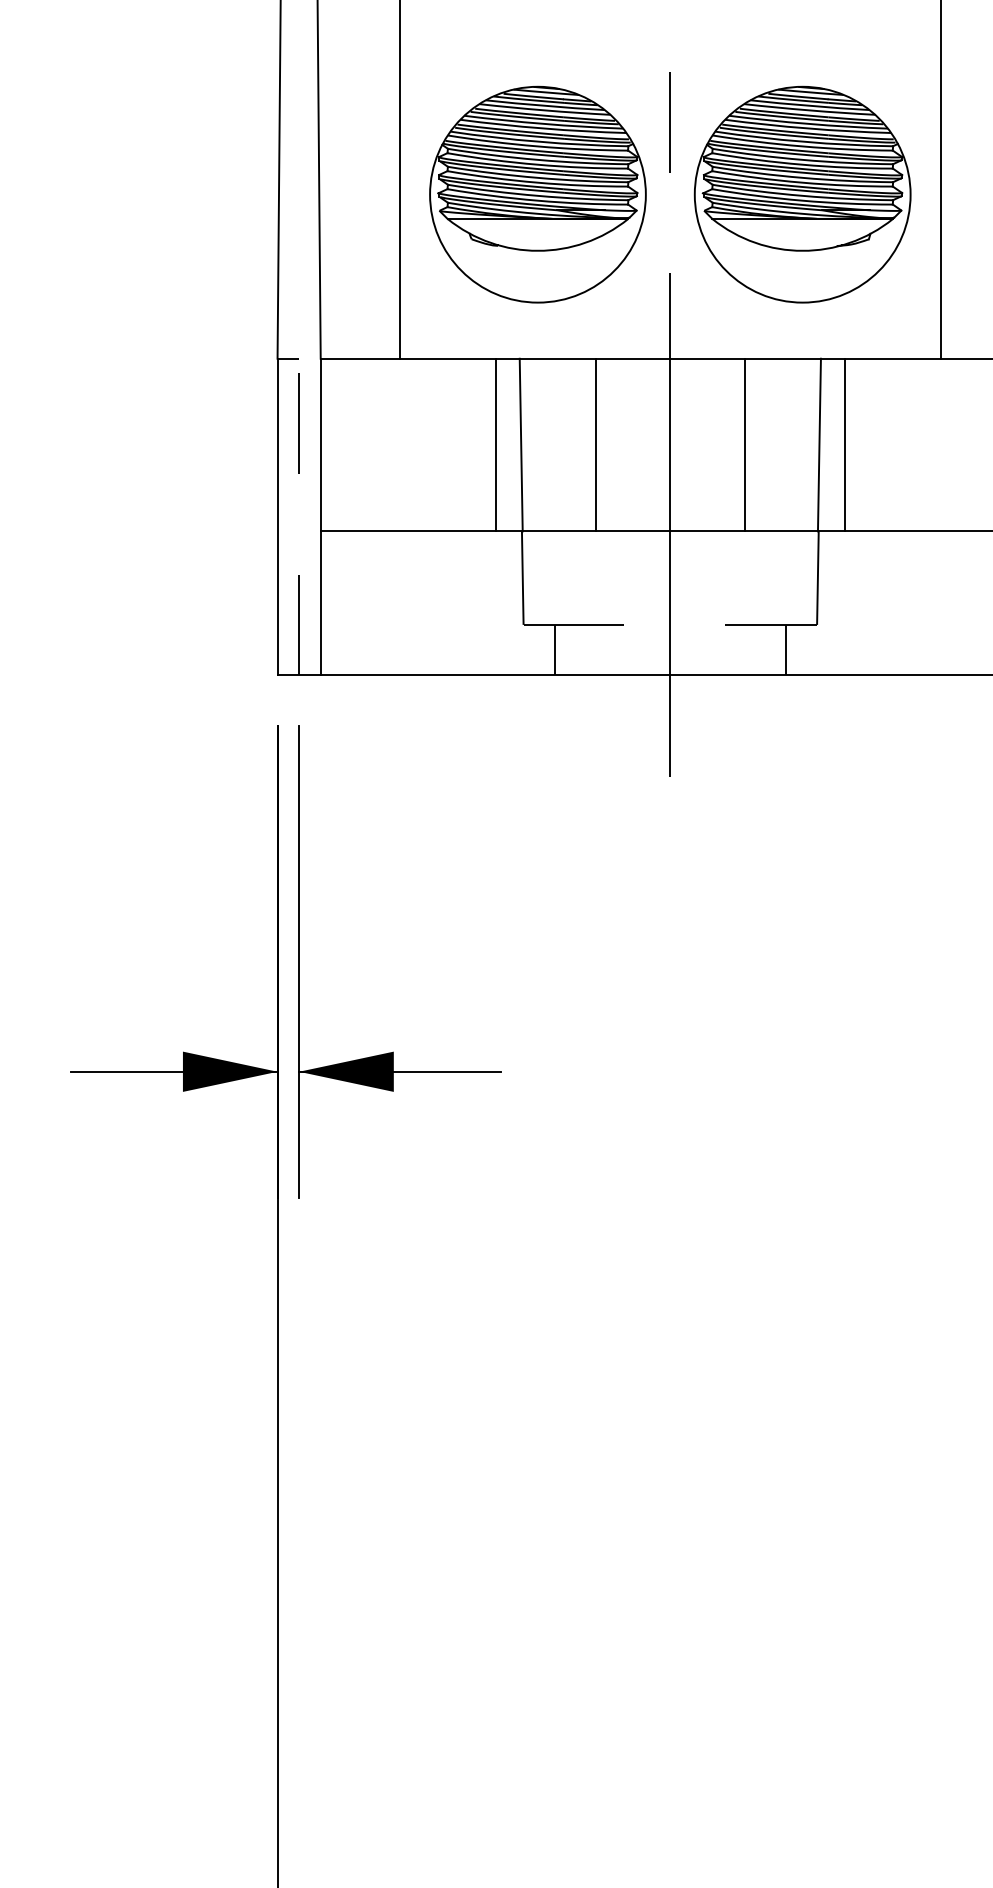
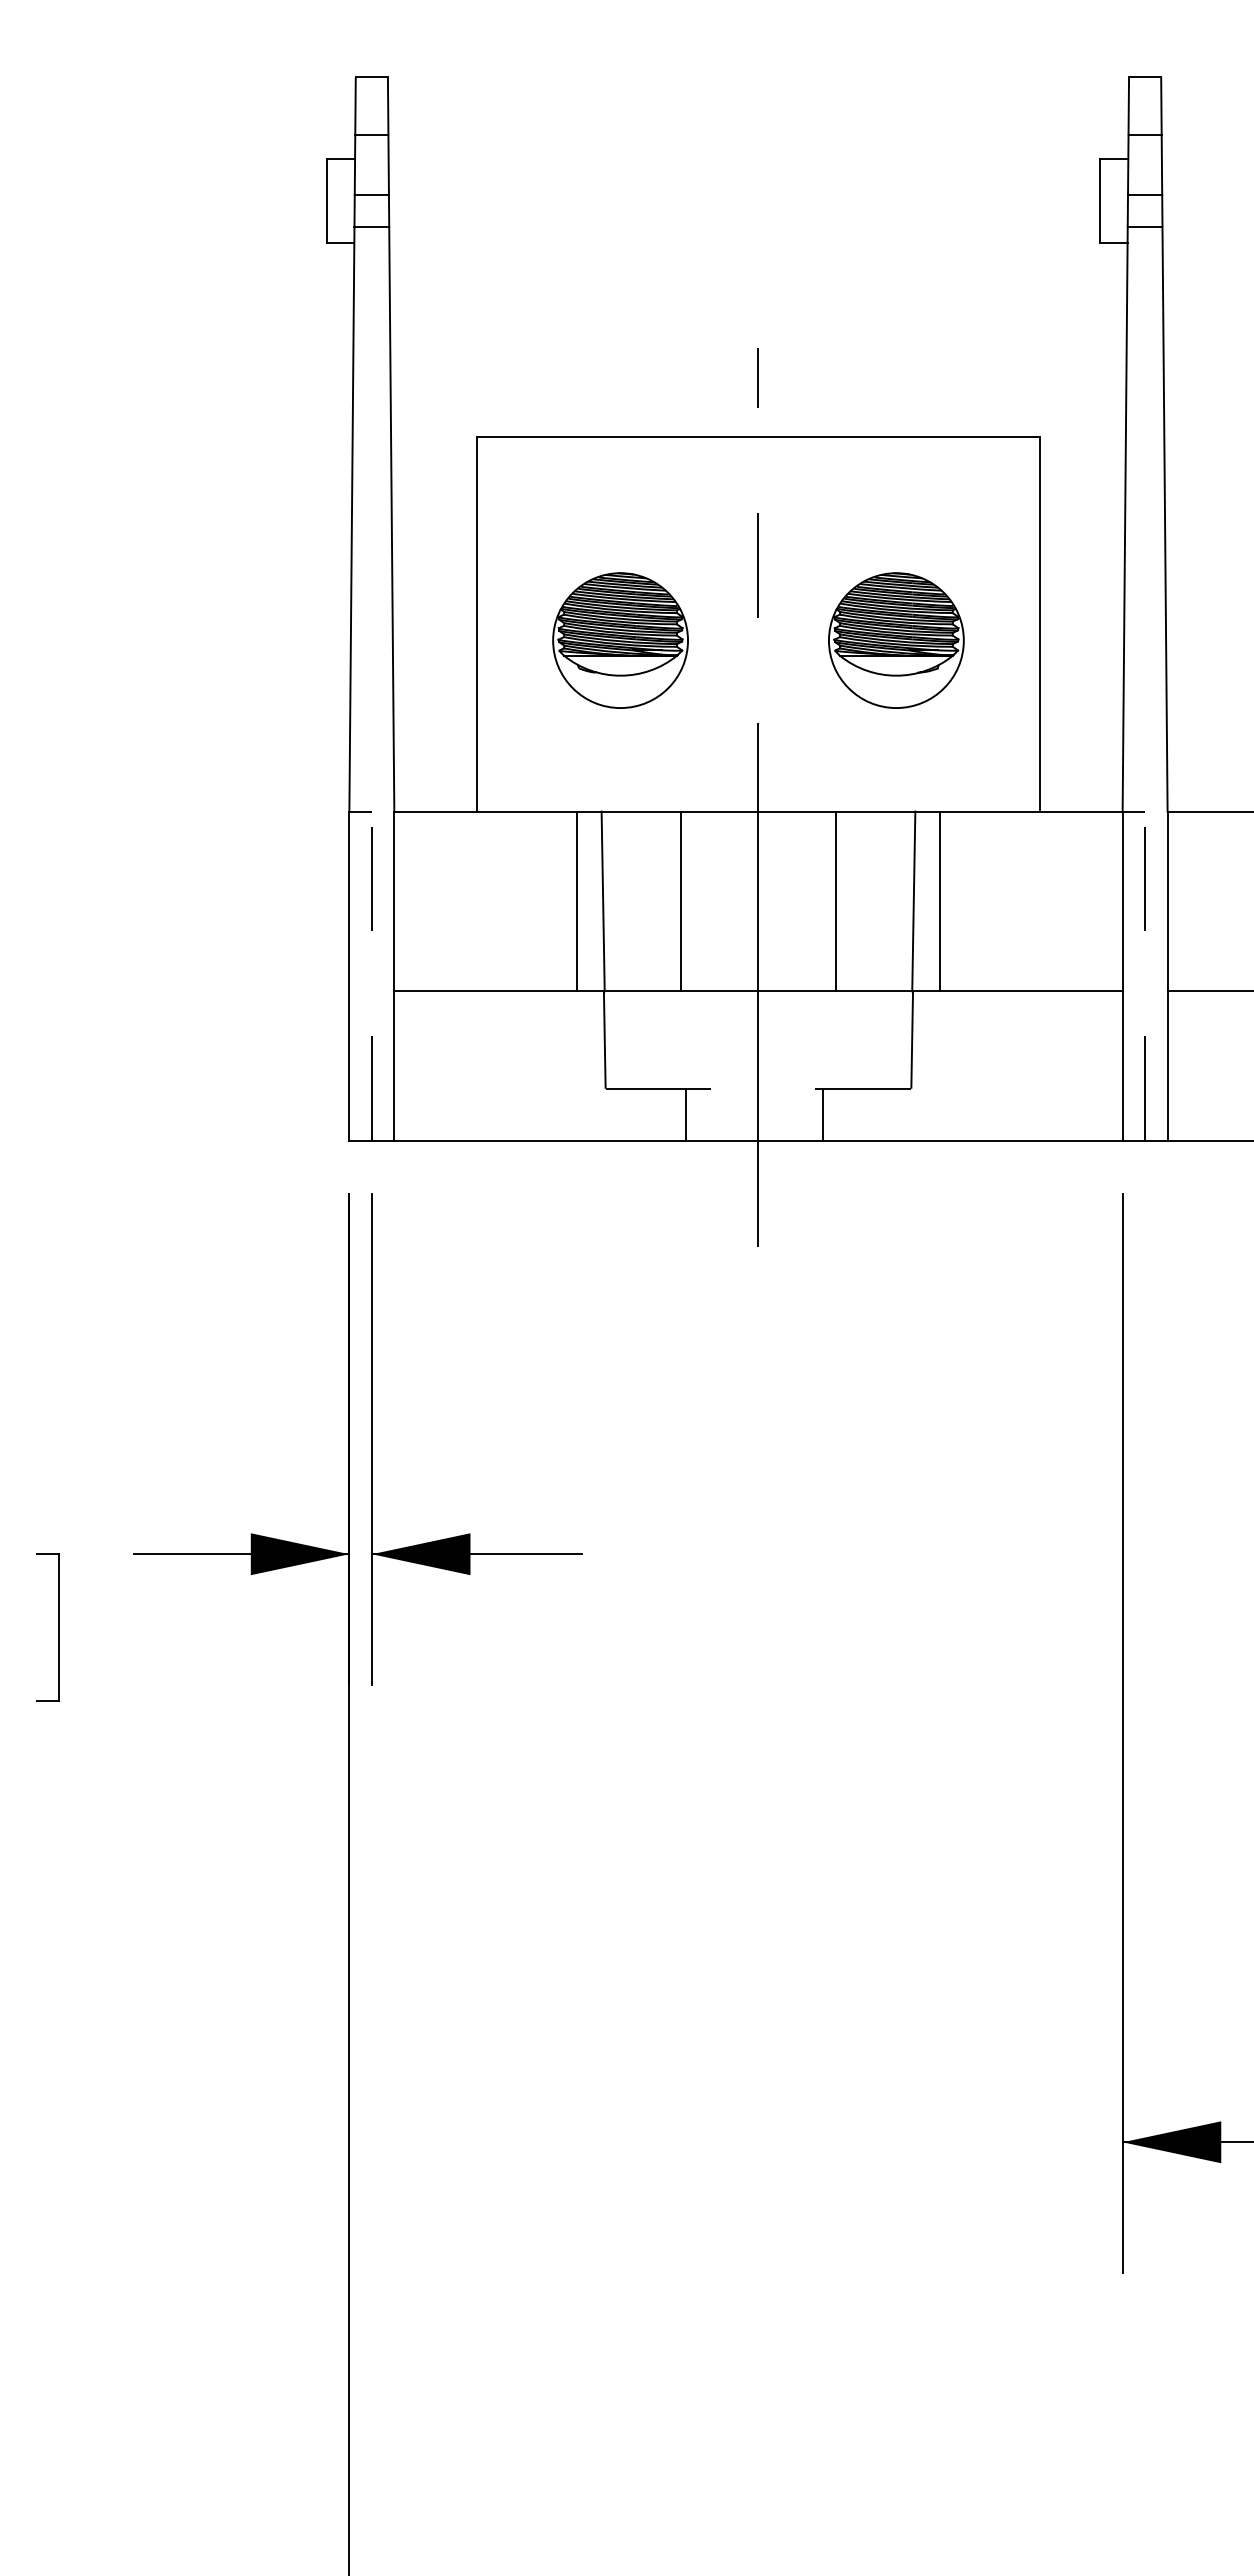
part: (537, 194) -> (620, 640), size x0.6
part: (802, 194) -> (896, 640), size x0.6
line: (555, 649) -> (686, 1114), moved
line: (785, 649) -> (822, 1114), moved

